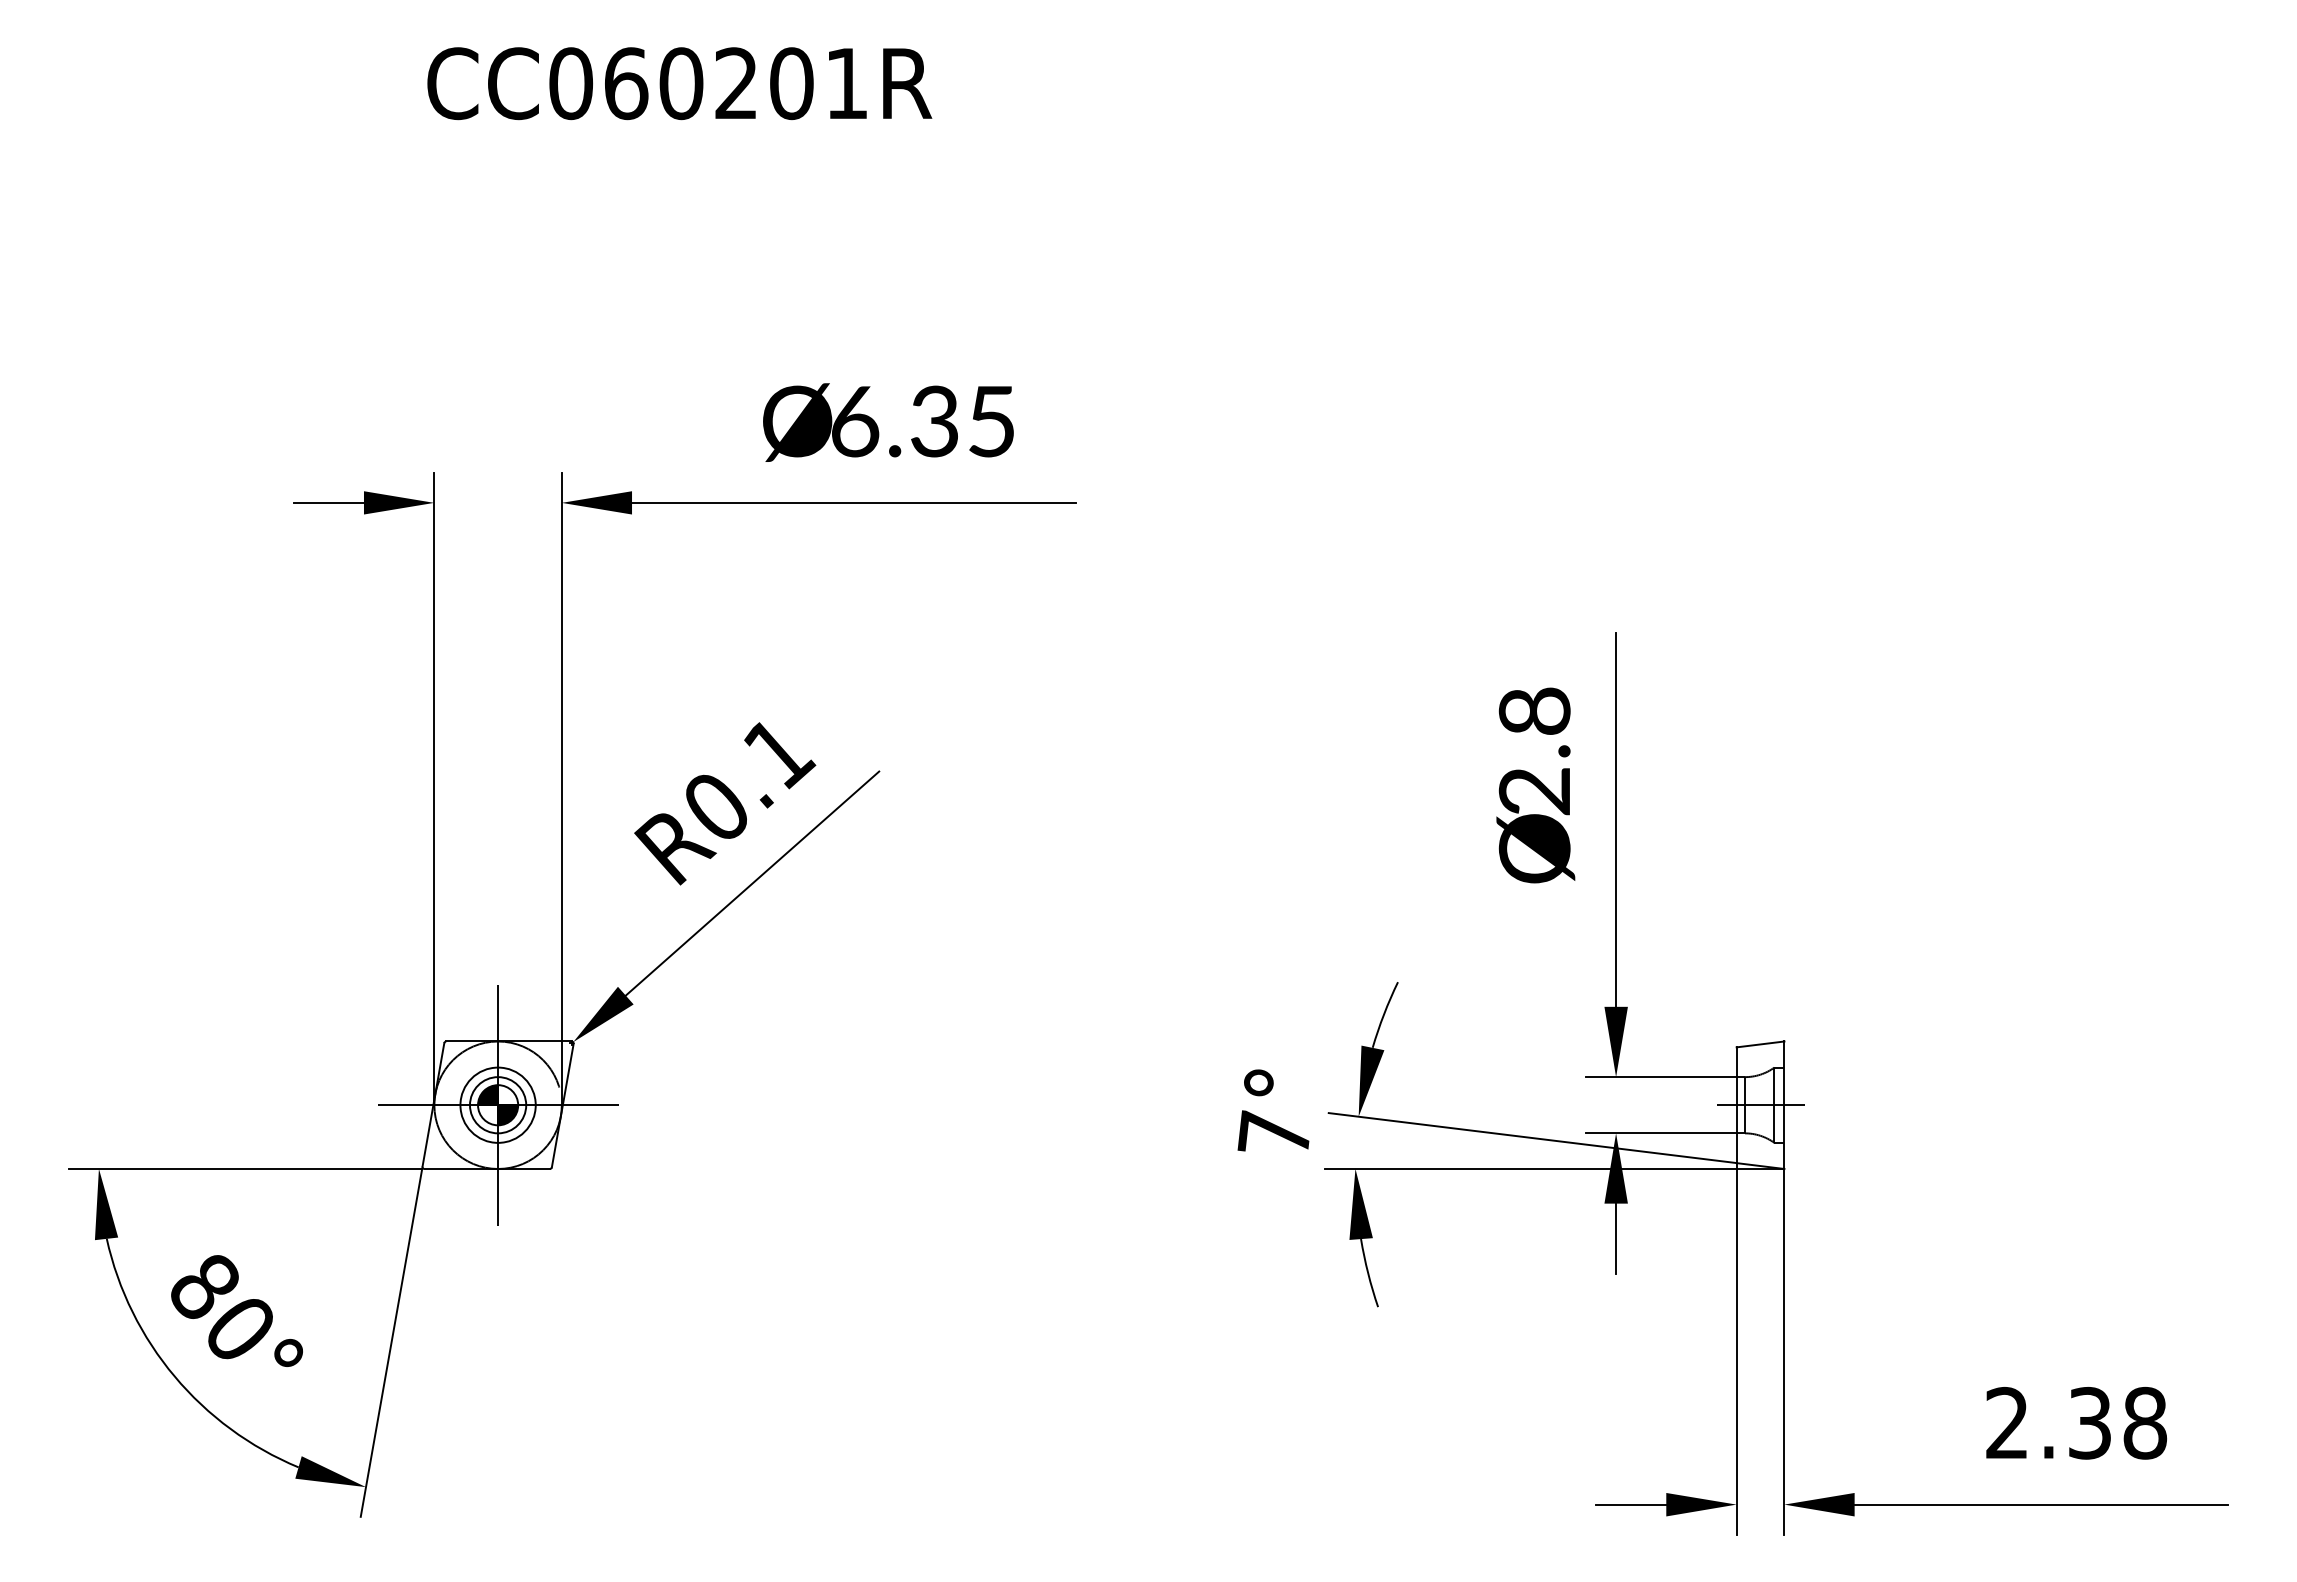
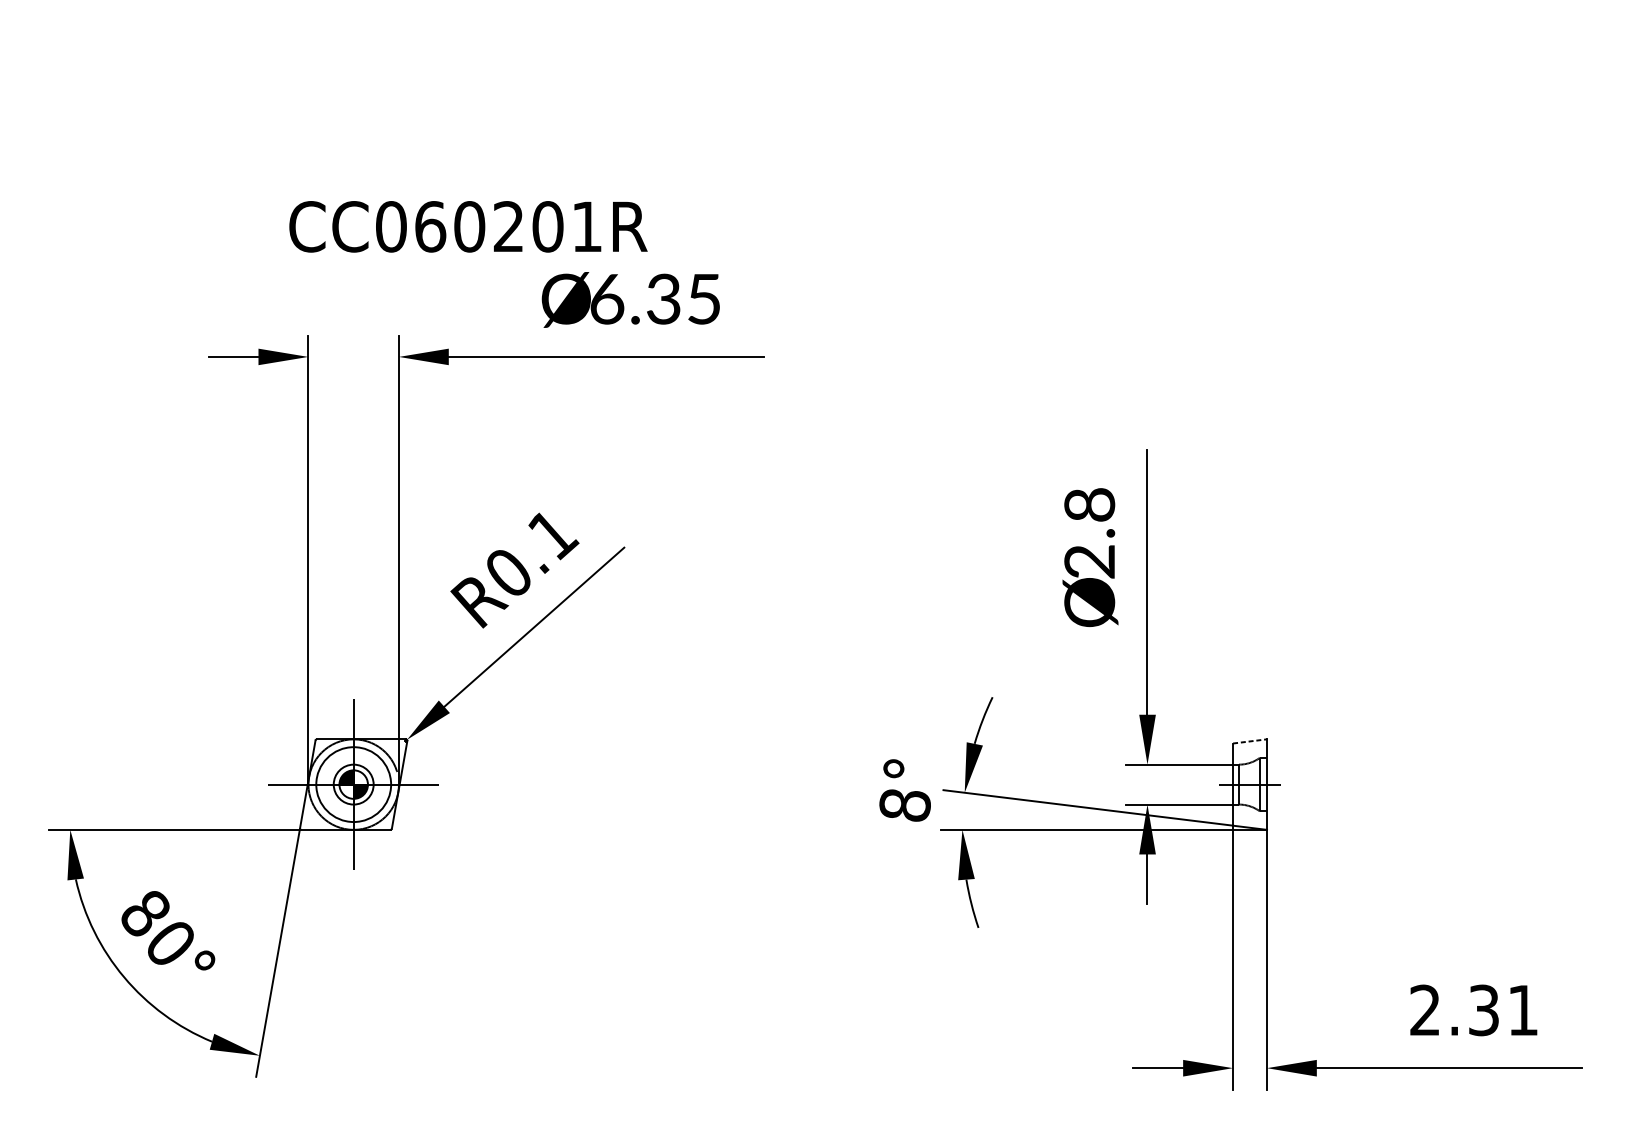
text: (679, 83) -> (468, 226), moved
line: (1761, 1044) -> (1250, 741), solid -> dashed
circle: (497, 1104) -> (353, 784), size x1.4
text: (1274, 1133) -> (904, 804), 7° -> 8°
text: (2145, 1422) -> (1523, 1009), 2.38 -> 2.31

